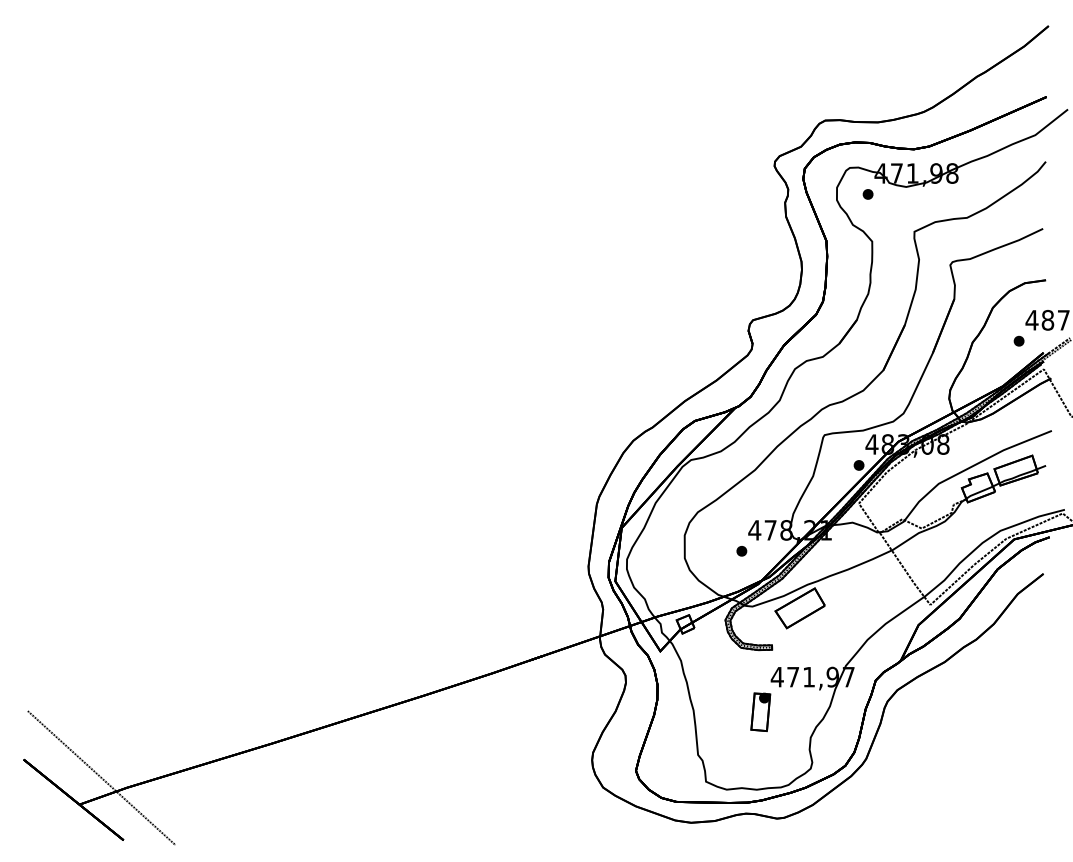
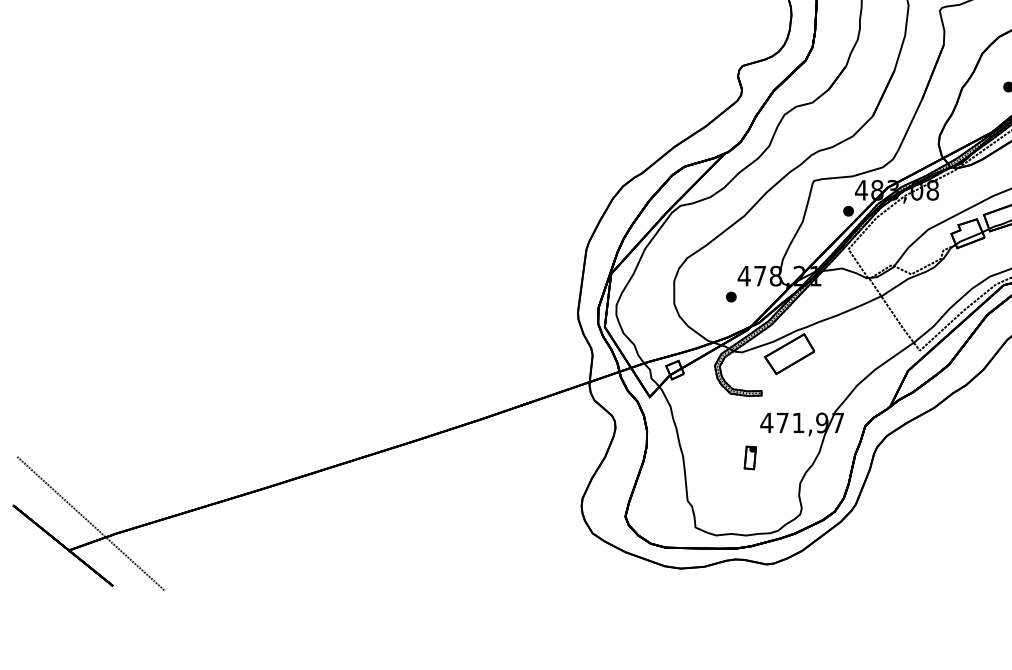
part: (760, 711) -> (749, 457), size x0.6

